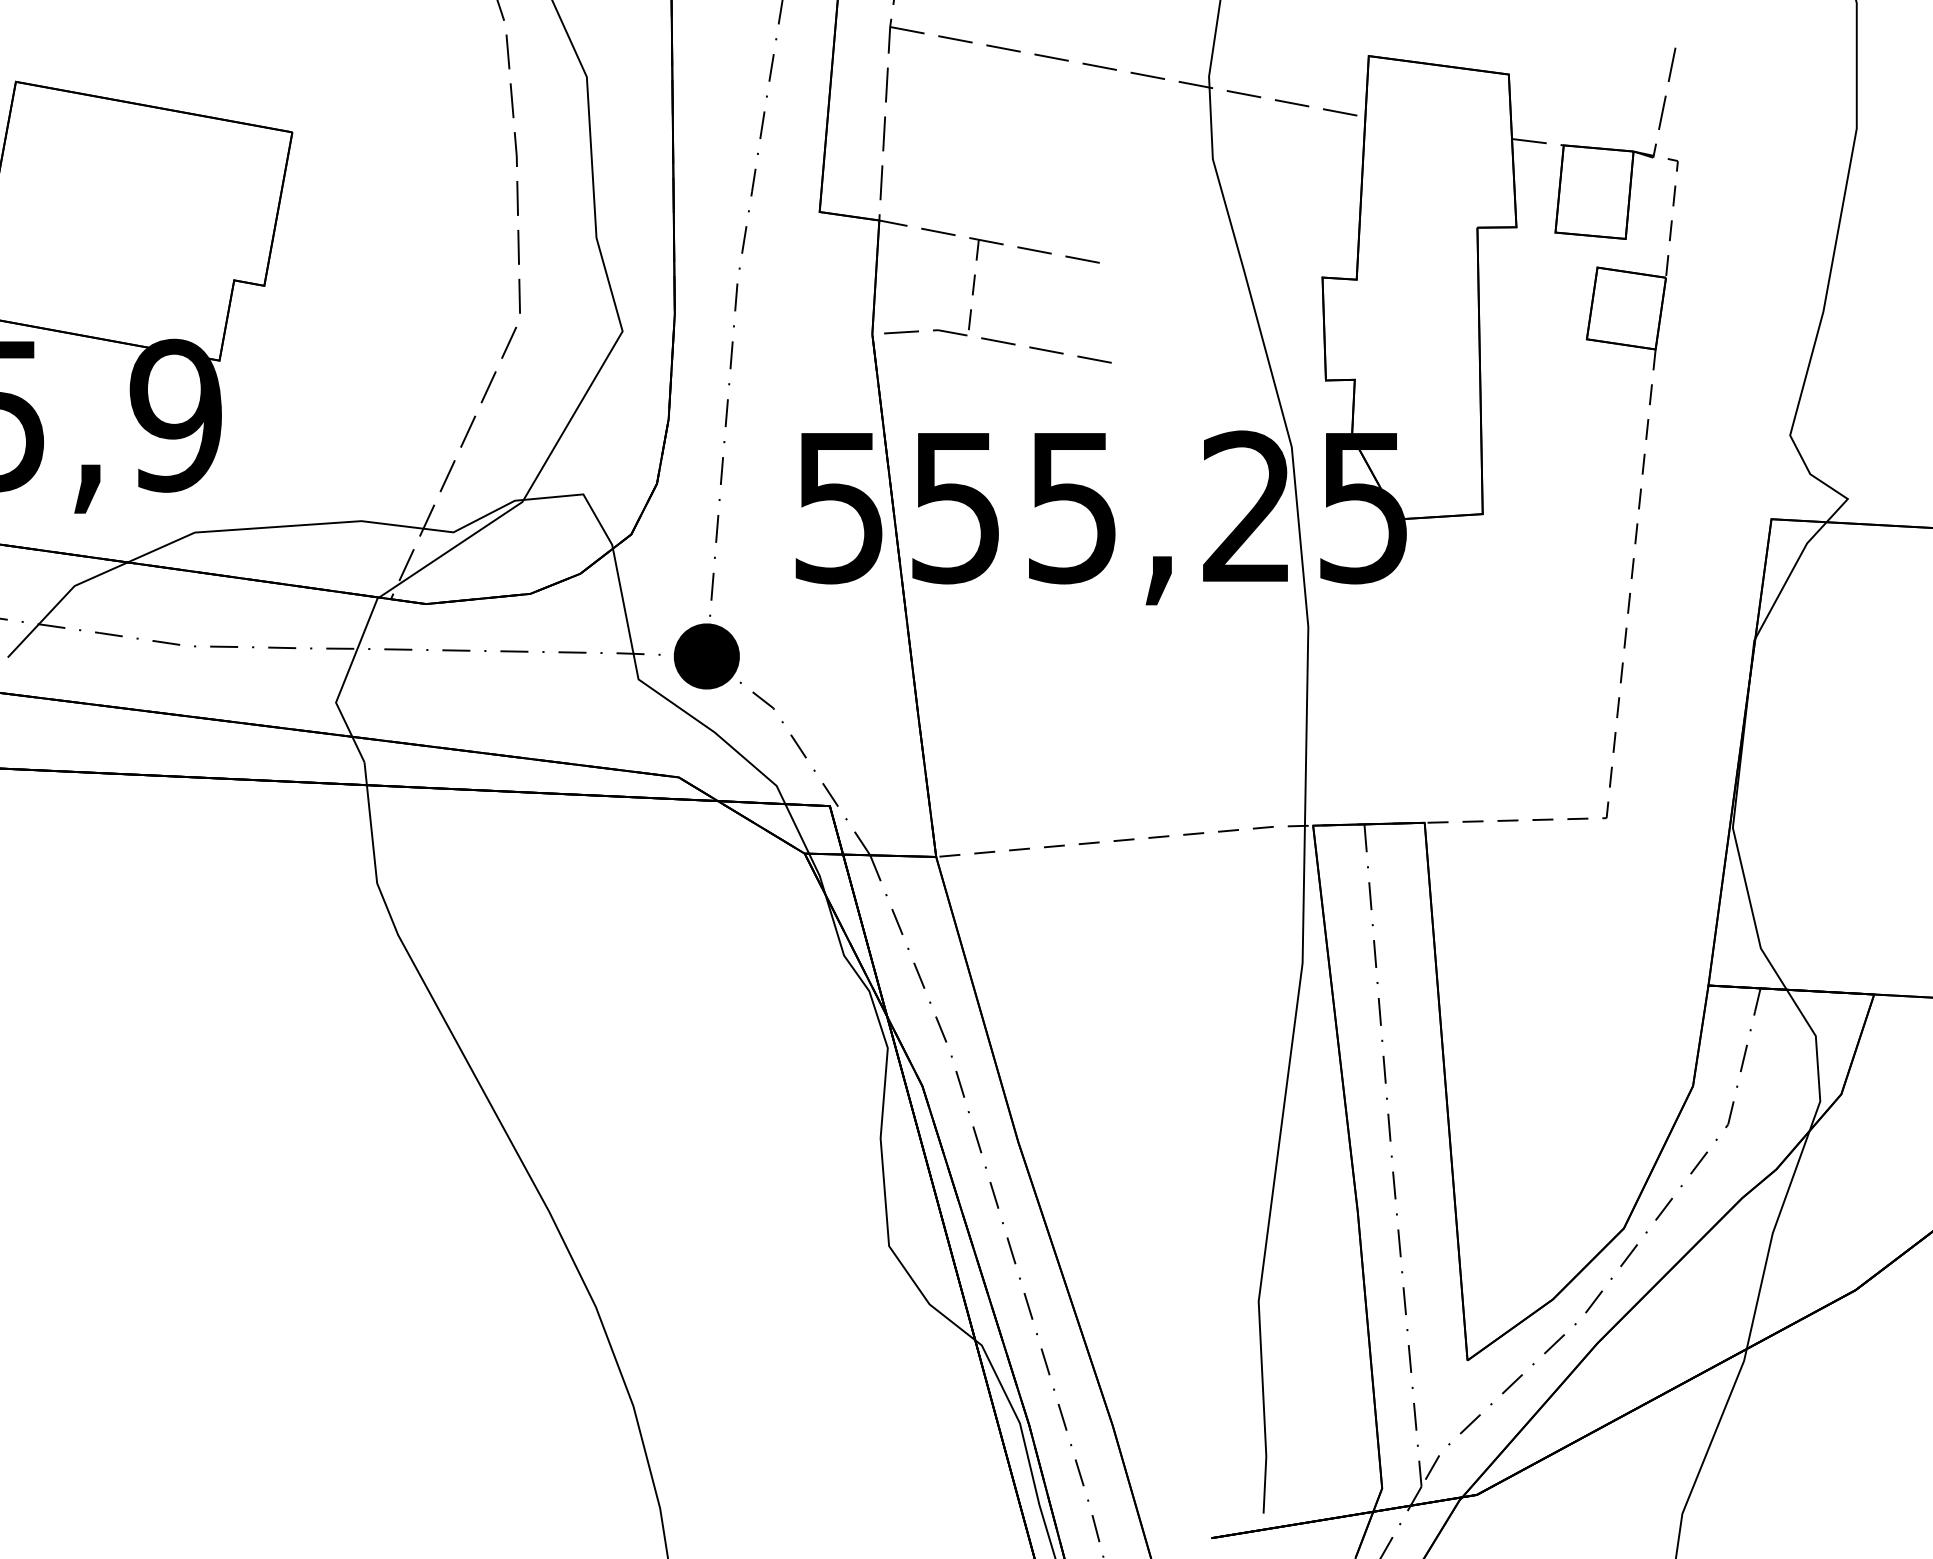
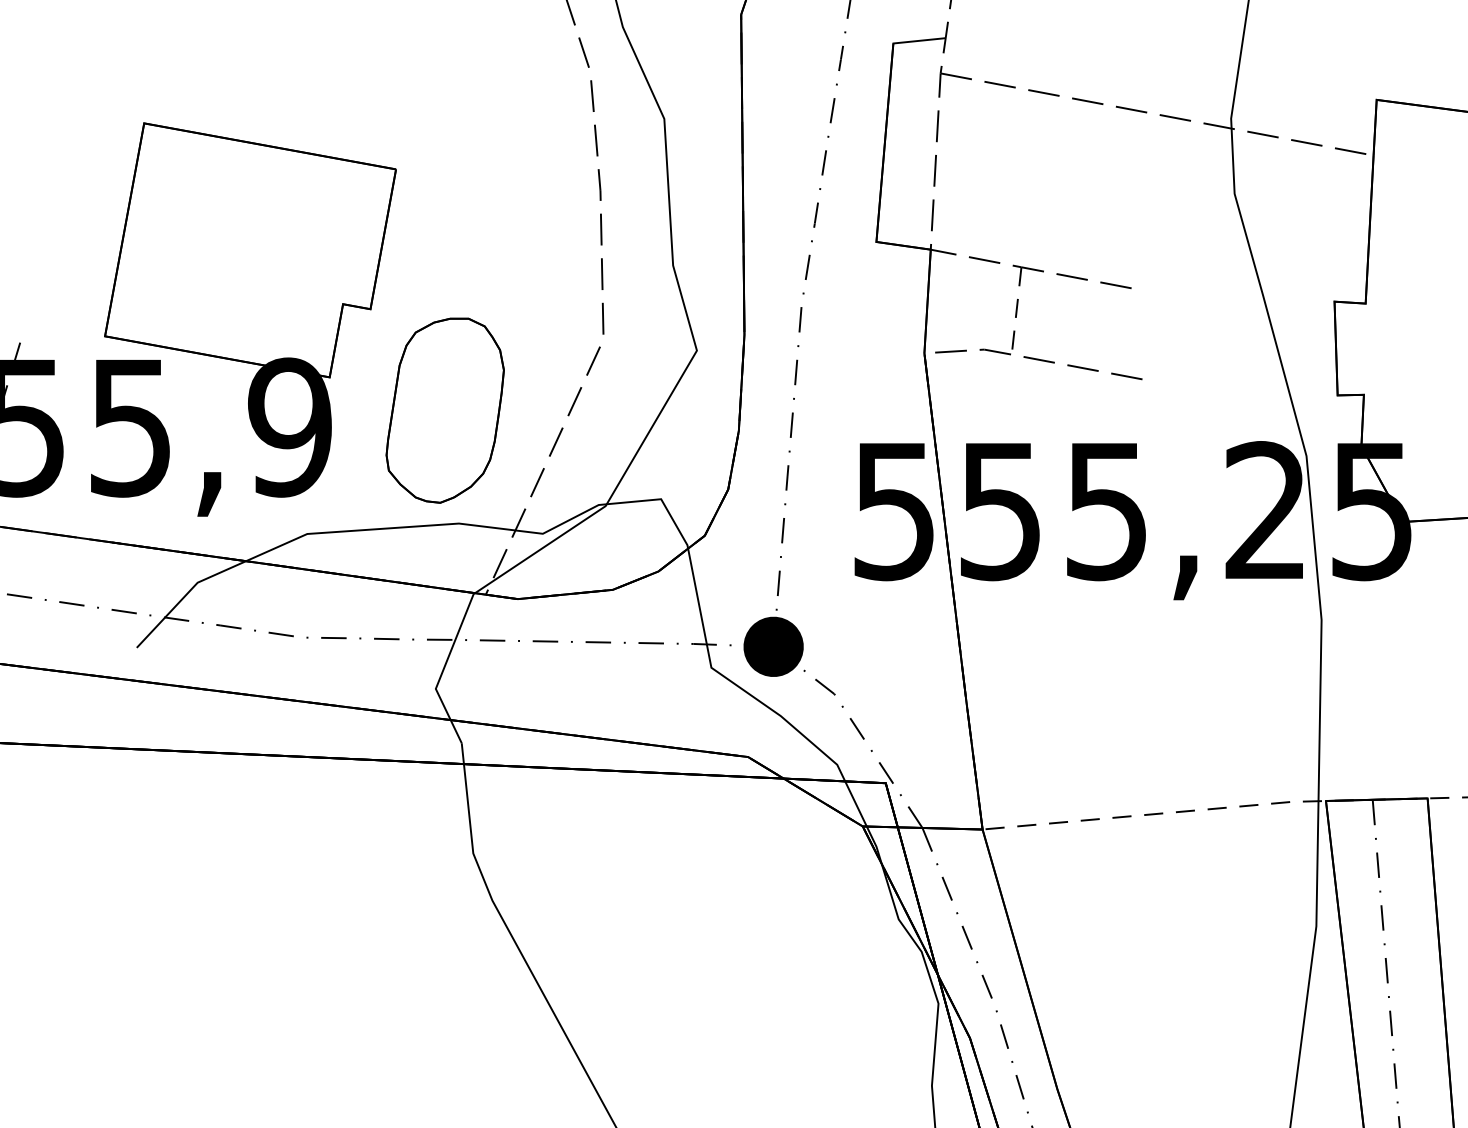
part: (346, 397) -> (445, 410), added

